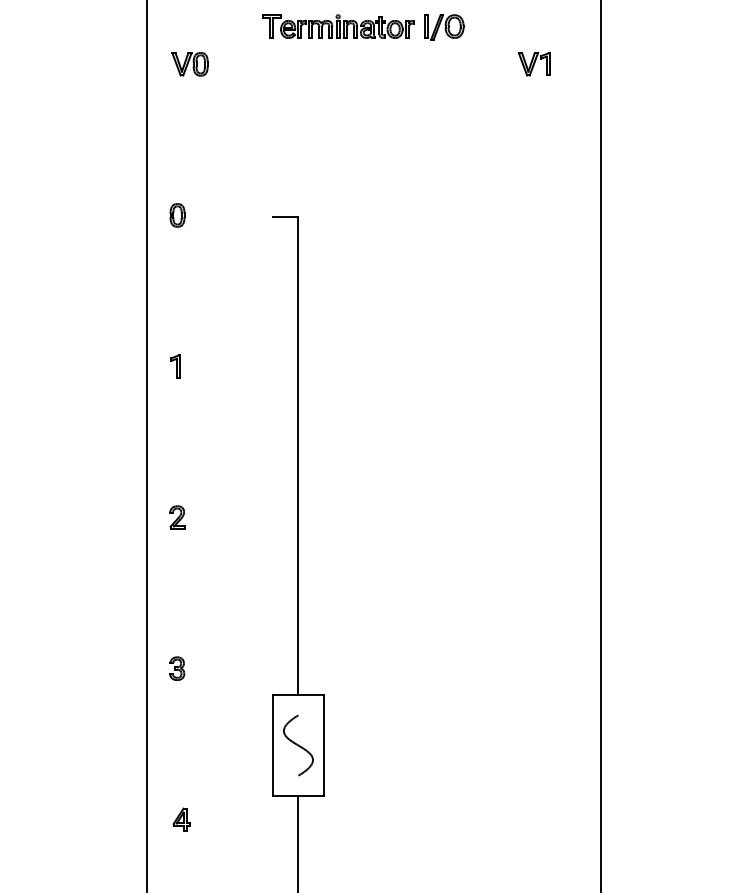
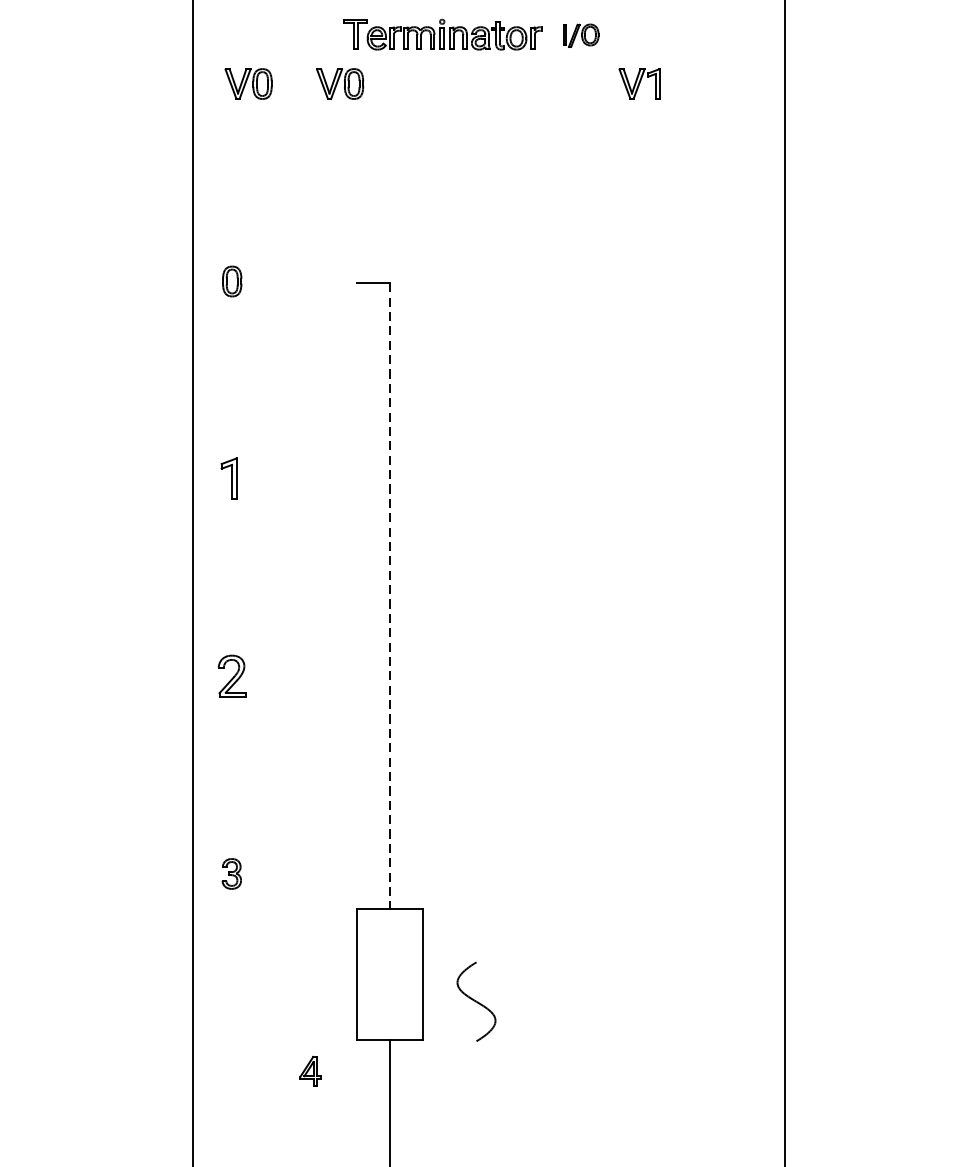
part: (444, 27) -> (581, 35), size x0.7
part: (259, 64) -> (339, 84), added
part: (534, 64) -> (639, 84), moved
part: (175, 366) -> (229, 478), size x1.4
line: (298, 456) -> (390, 596), solid -> dashed
part: (177, 517) -> (232, 676), size x1.4
part: (298, 745) -> (476, 1001), moved
part: (181, 819) -> (310, 1071), moved

